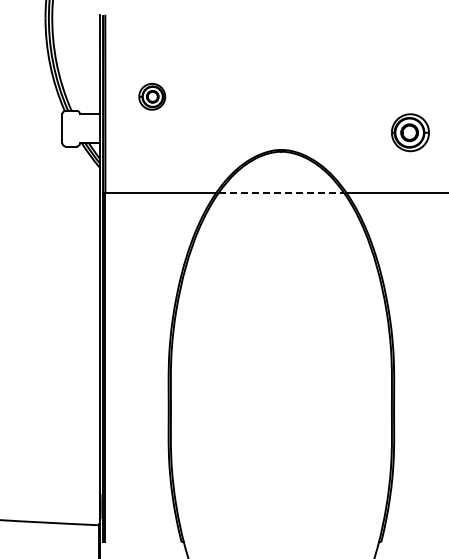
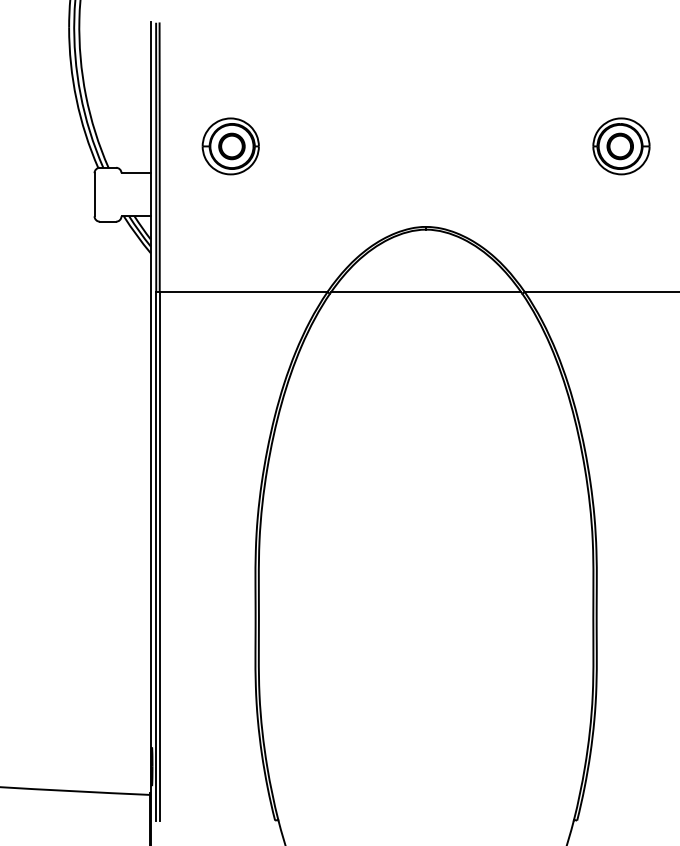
part: (151, 96) -> (229, 146), size x1.43
part: (410, 132) -> (621, 146), moved
line: (281, 193) -> (426, 292), dashed -> solid

